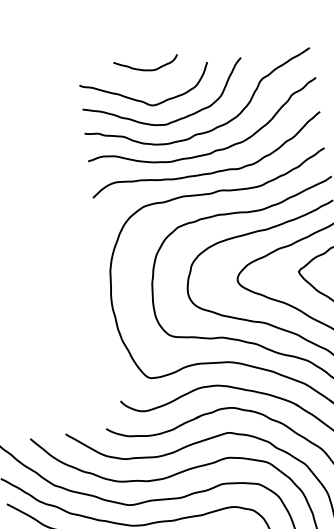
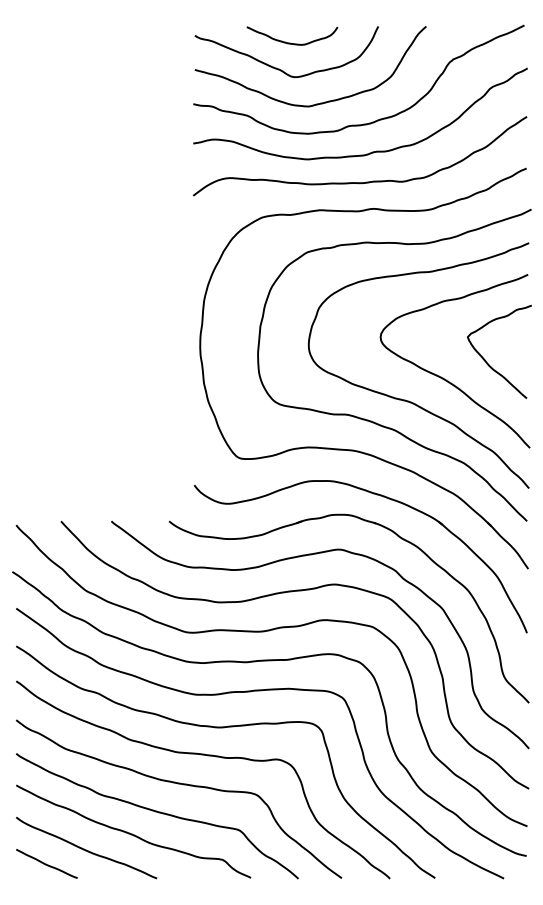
curve: (145, 69) -> (290, 42), moved

